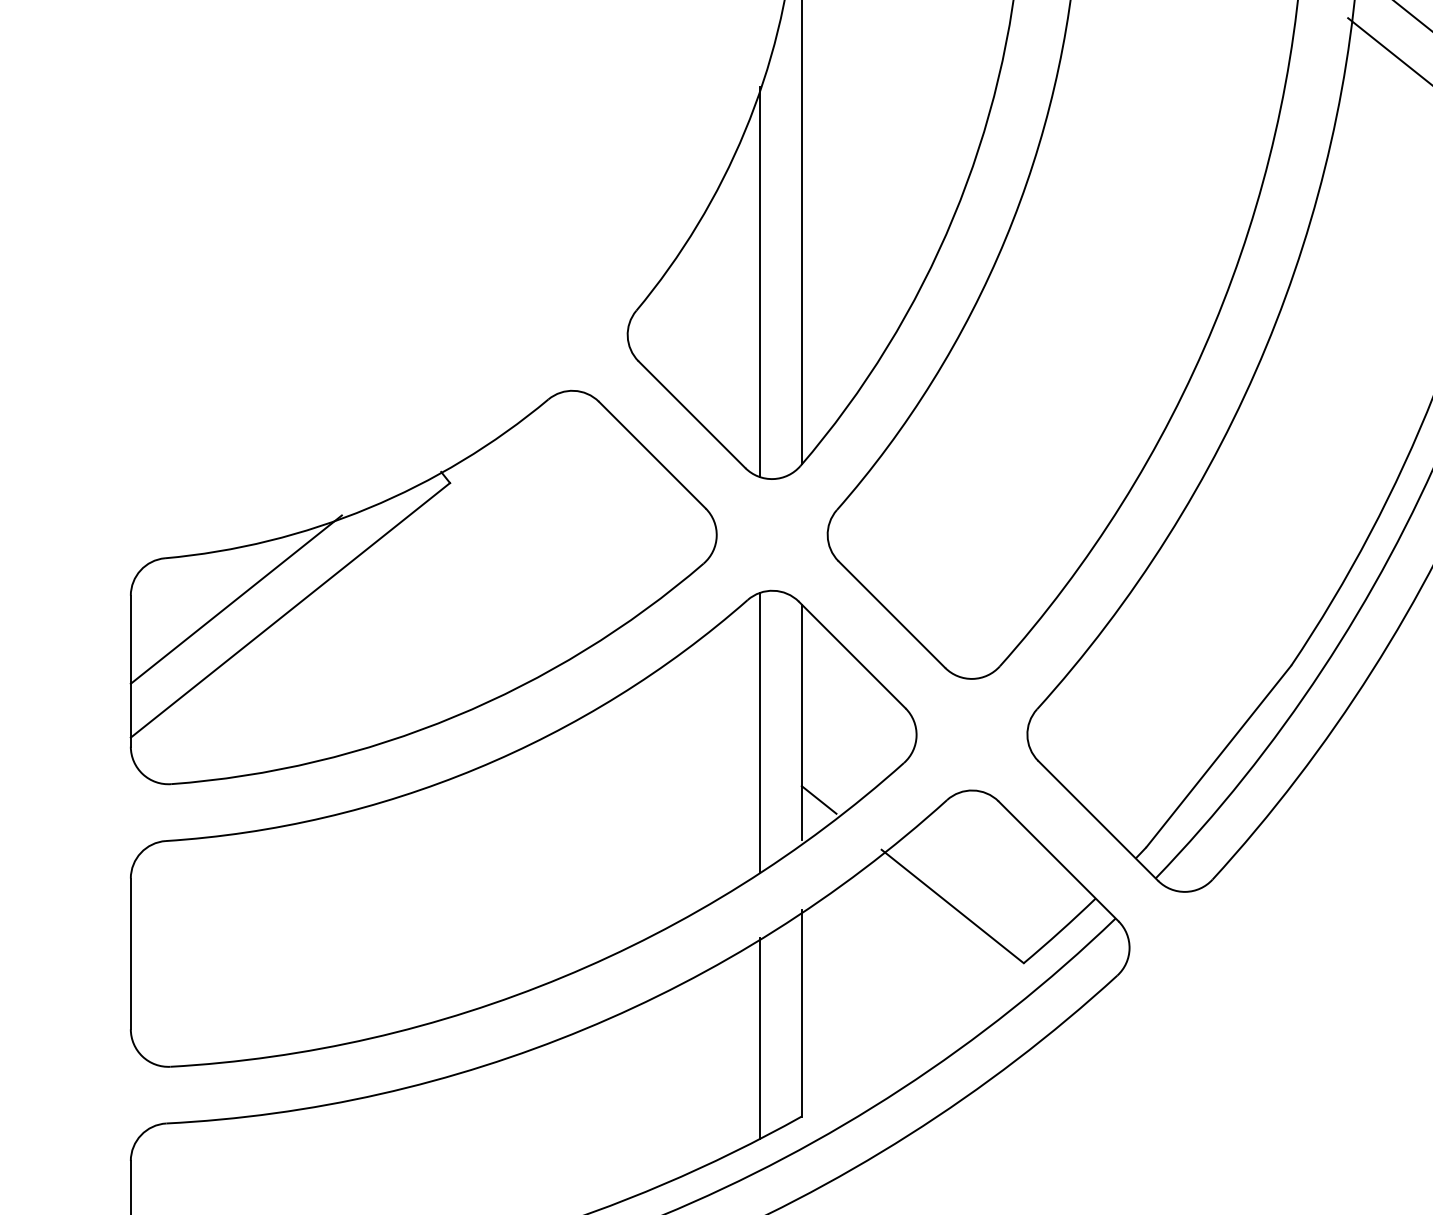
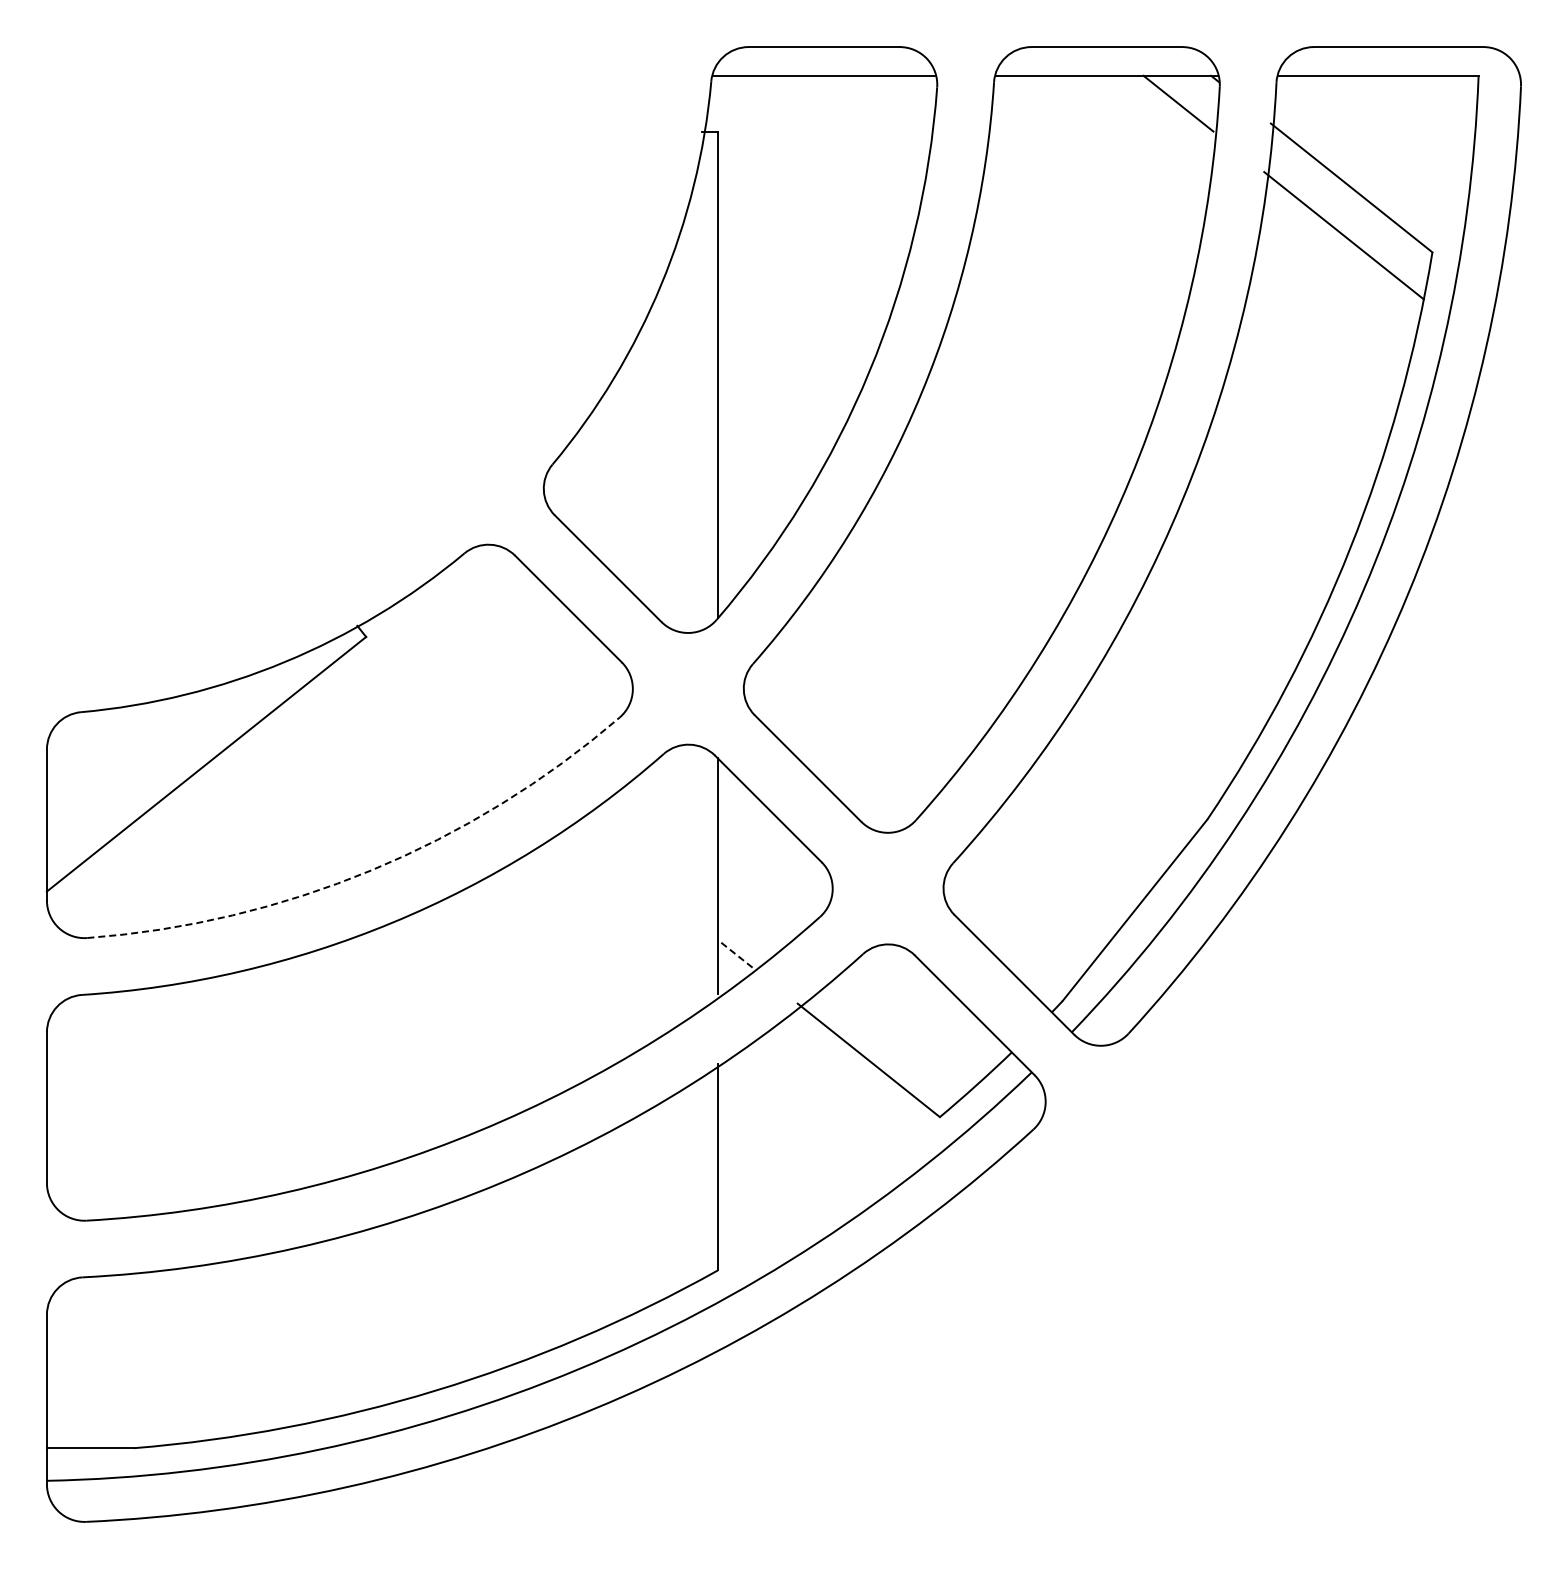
line: (759, 281) -> (675, 435), removed
line: (236, 599) -> (152, 753), removed
arc: (455, 716) -> (371, 870), solid -> dashed
line: (759, 731) -> (675, 885), removed
line: (818, 799) -> (734, 953), solid -> dashed
line: (759, 1038) -> (675, 1192), removed

